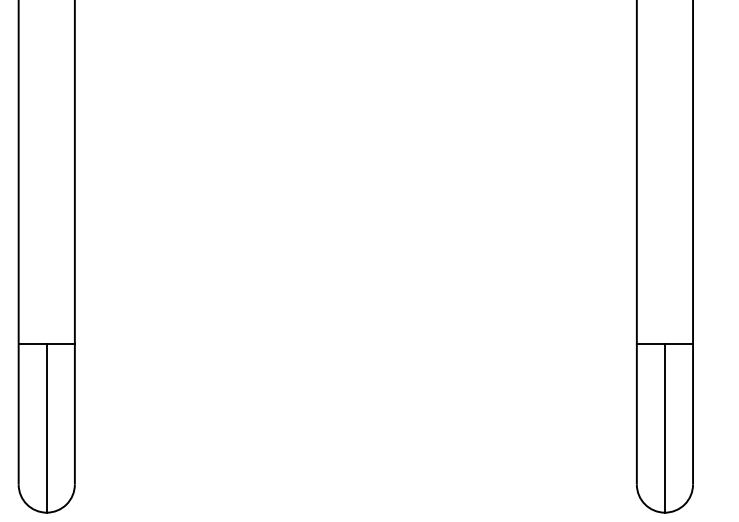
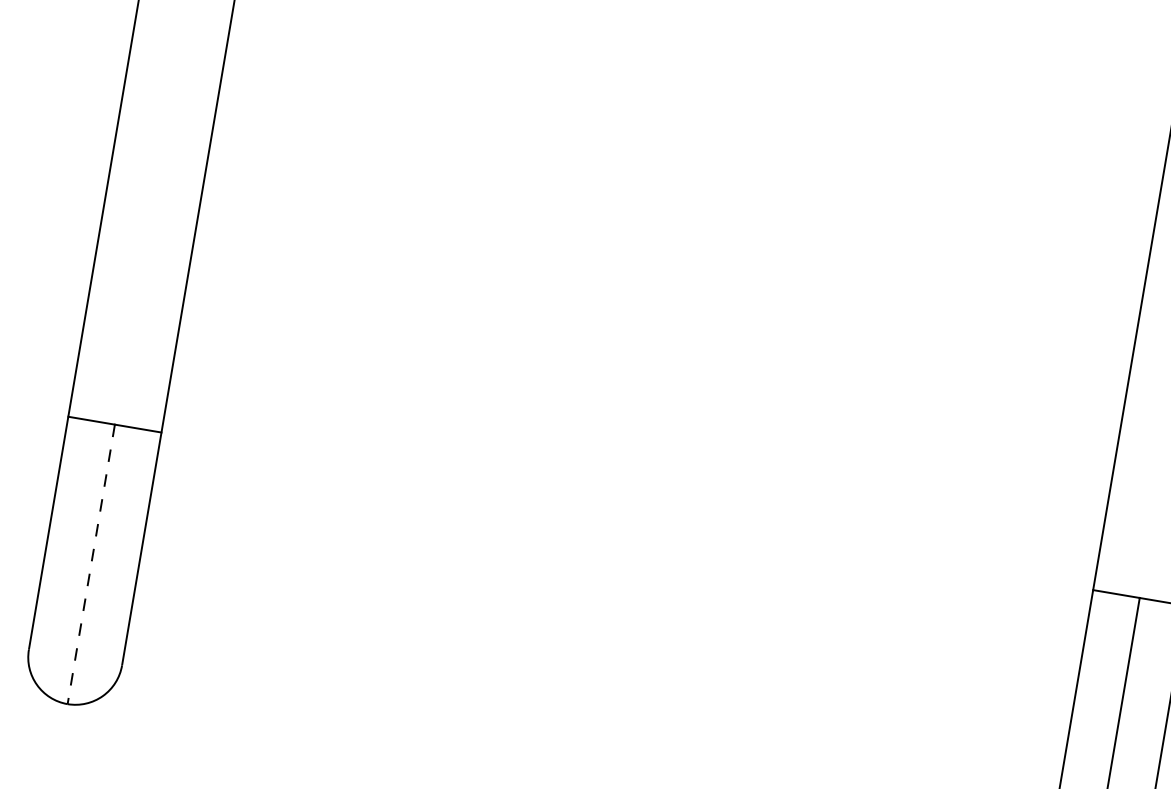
line: (46, 428) -> (90, 564), solid -> dashed

